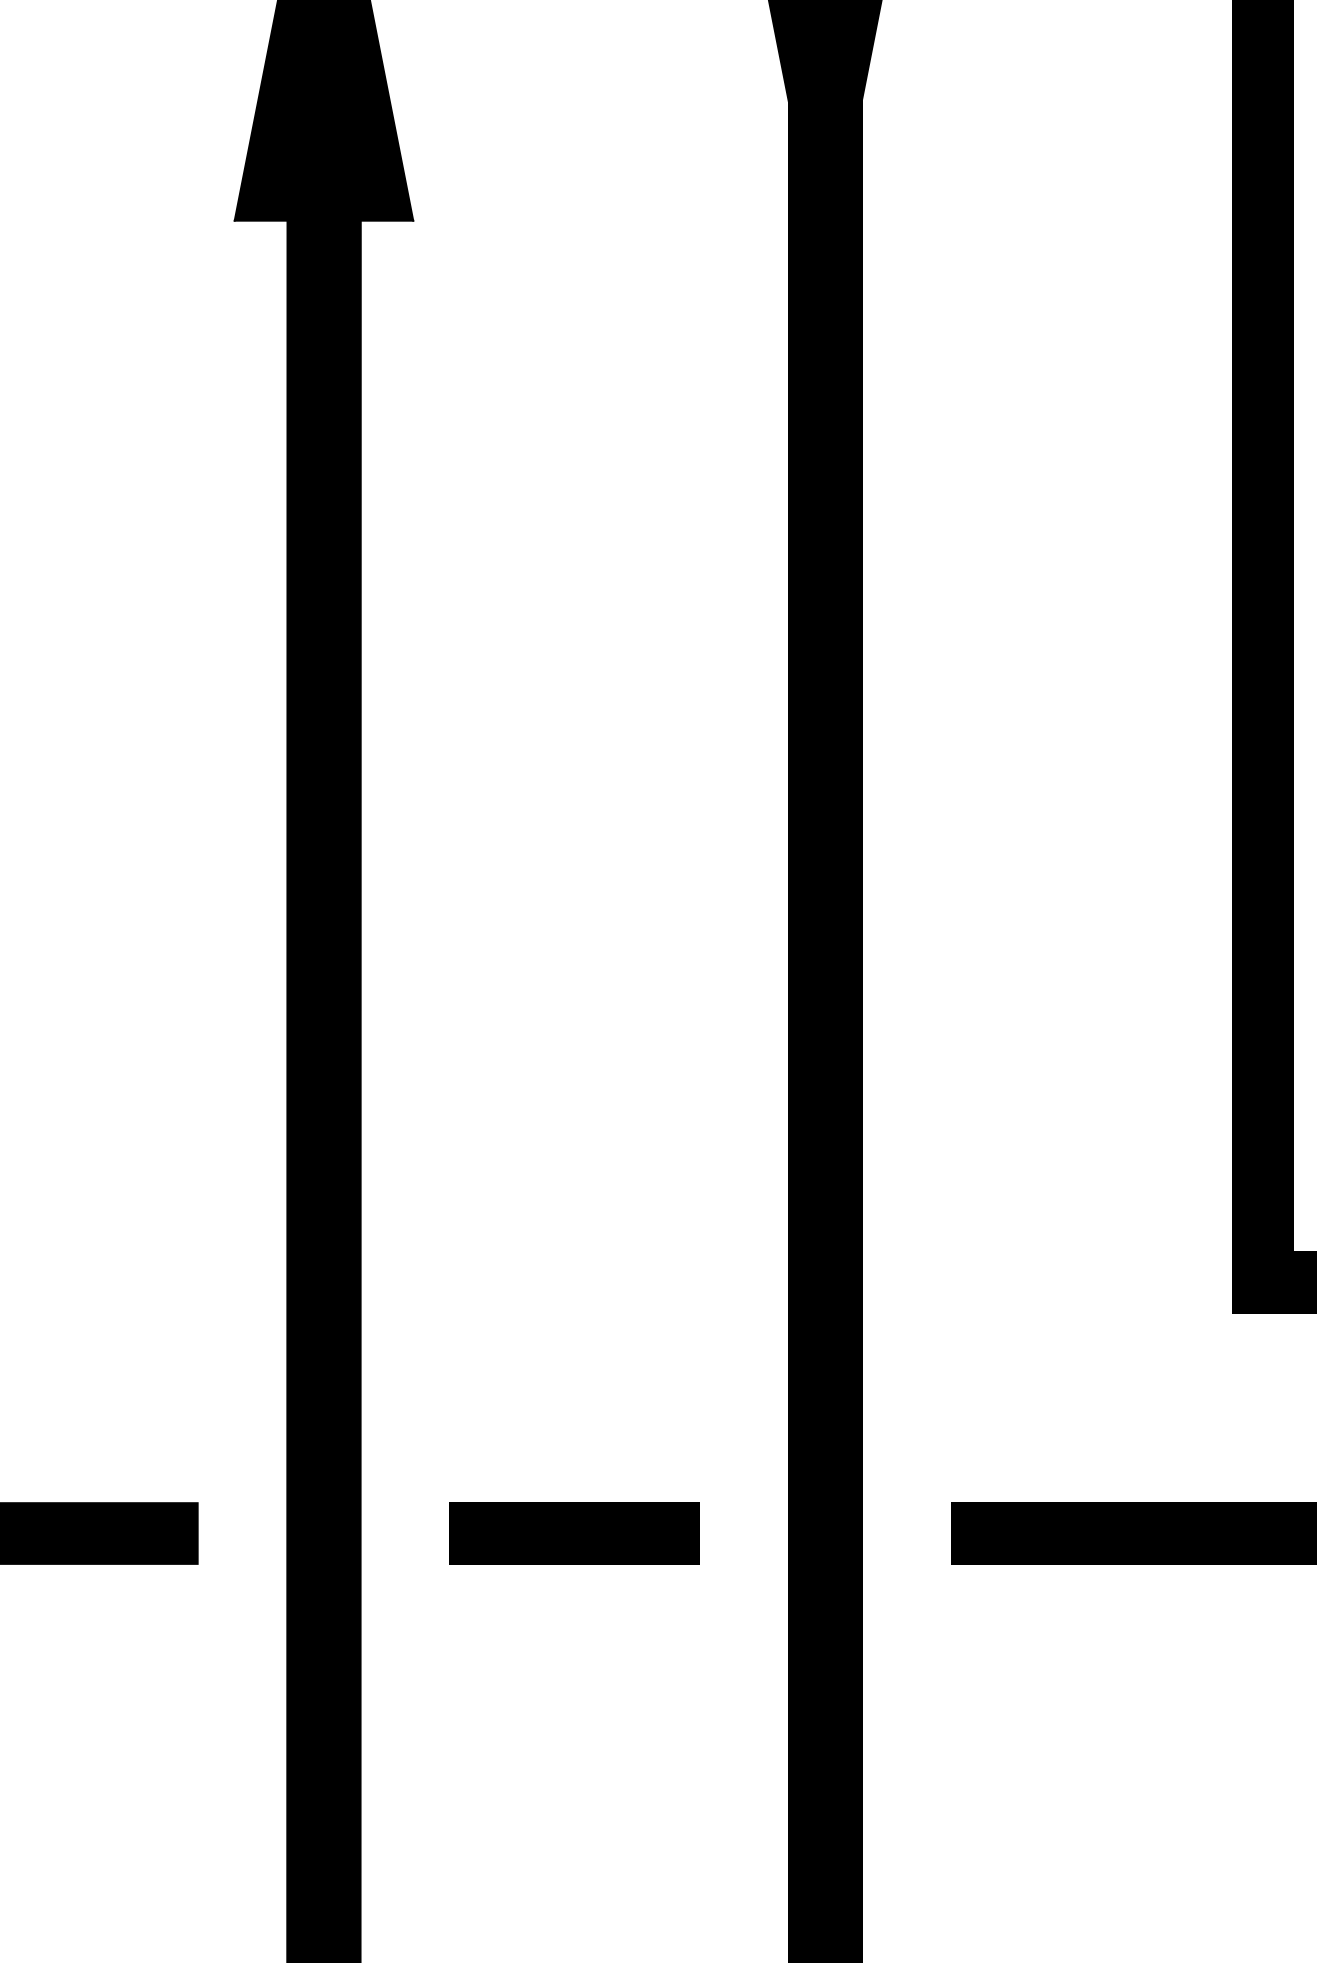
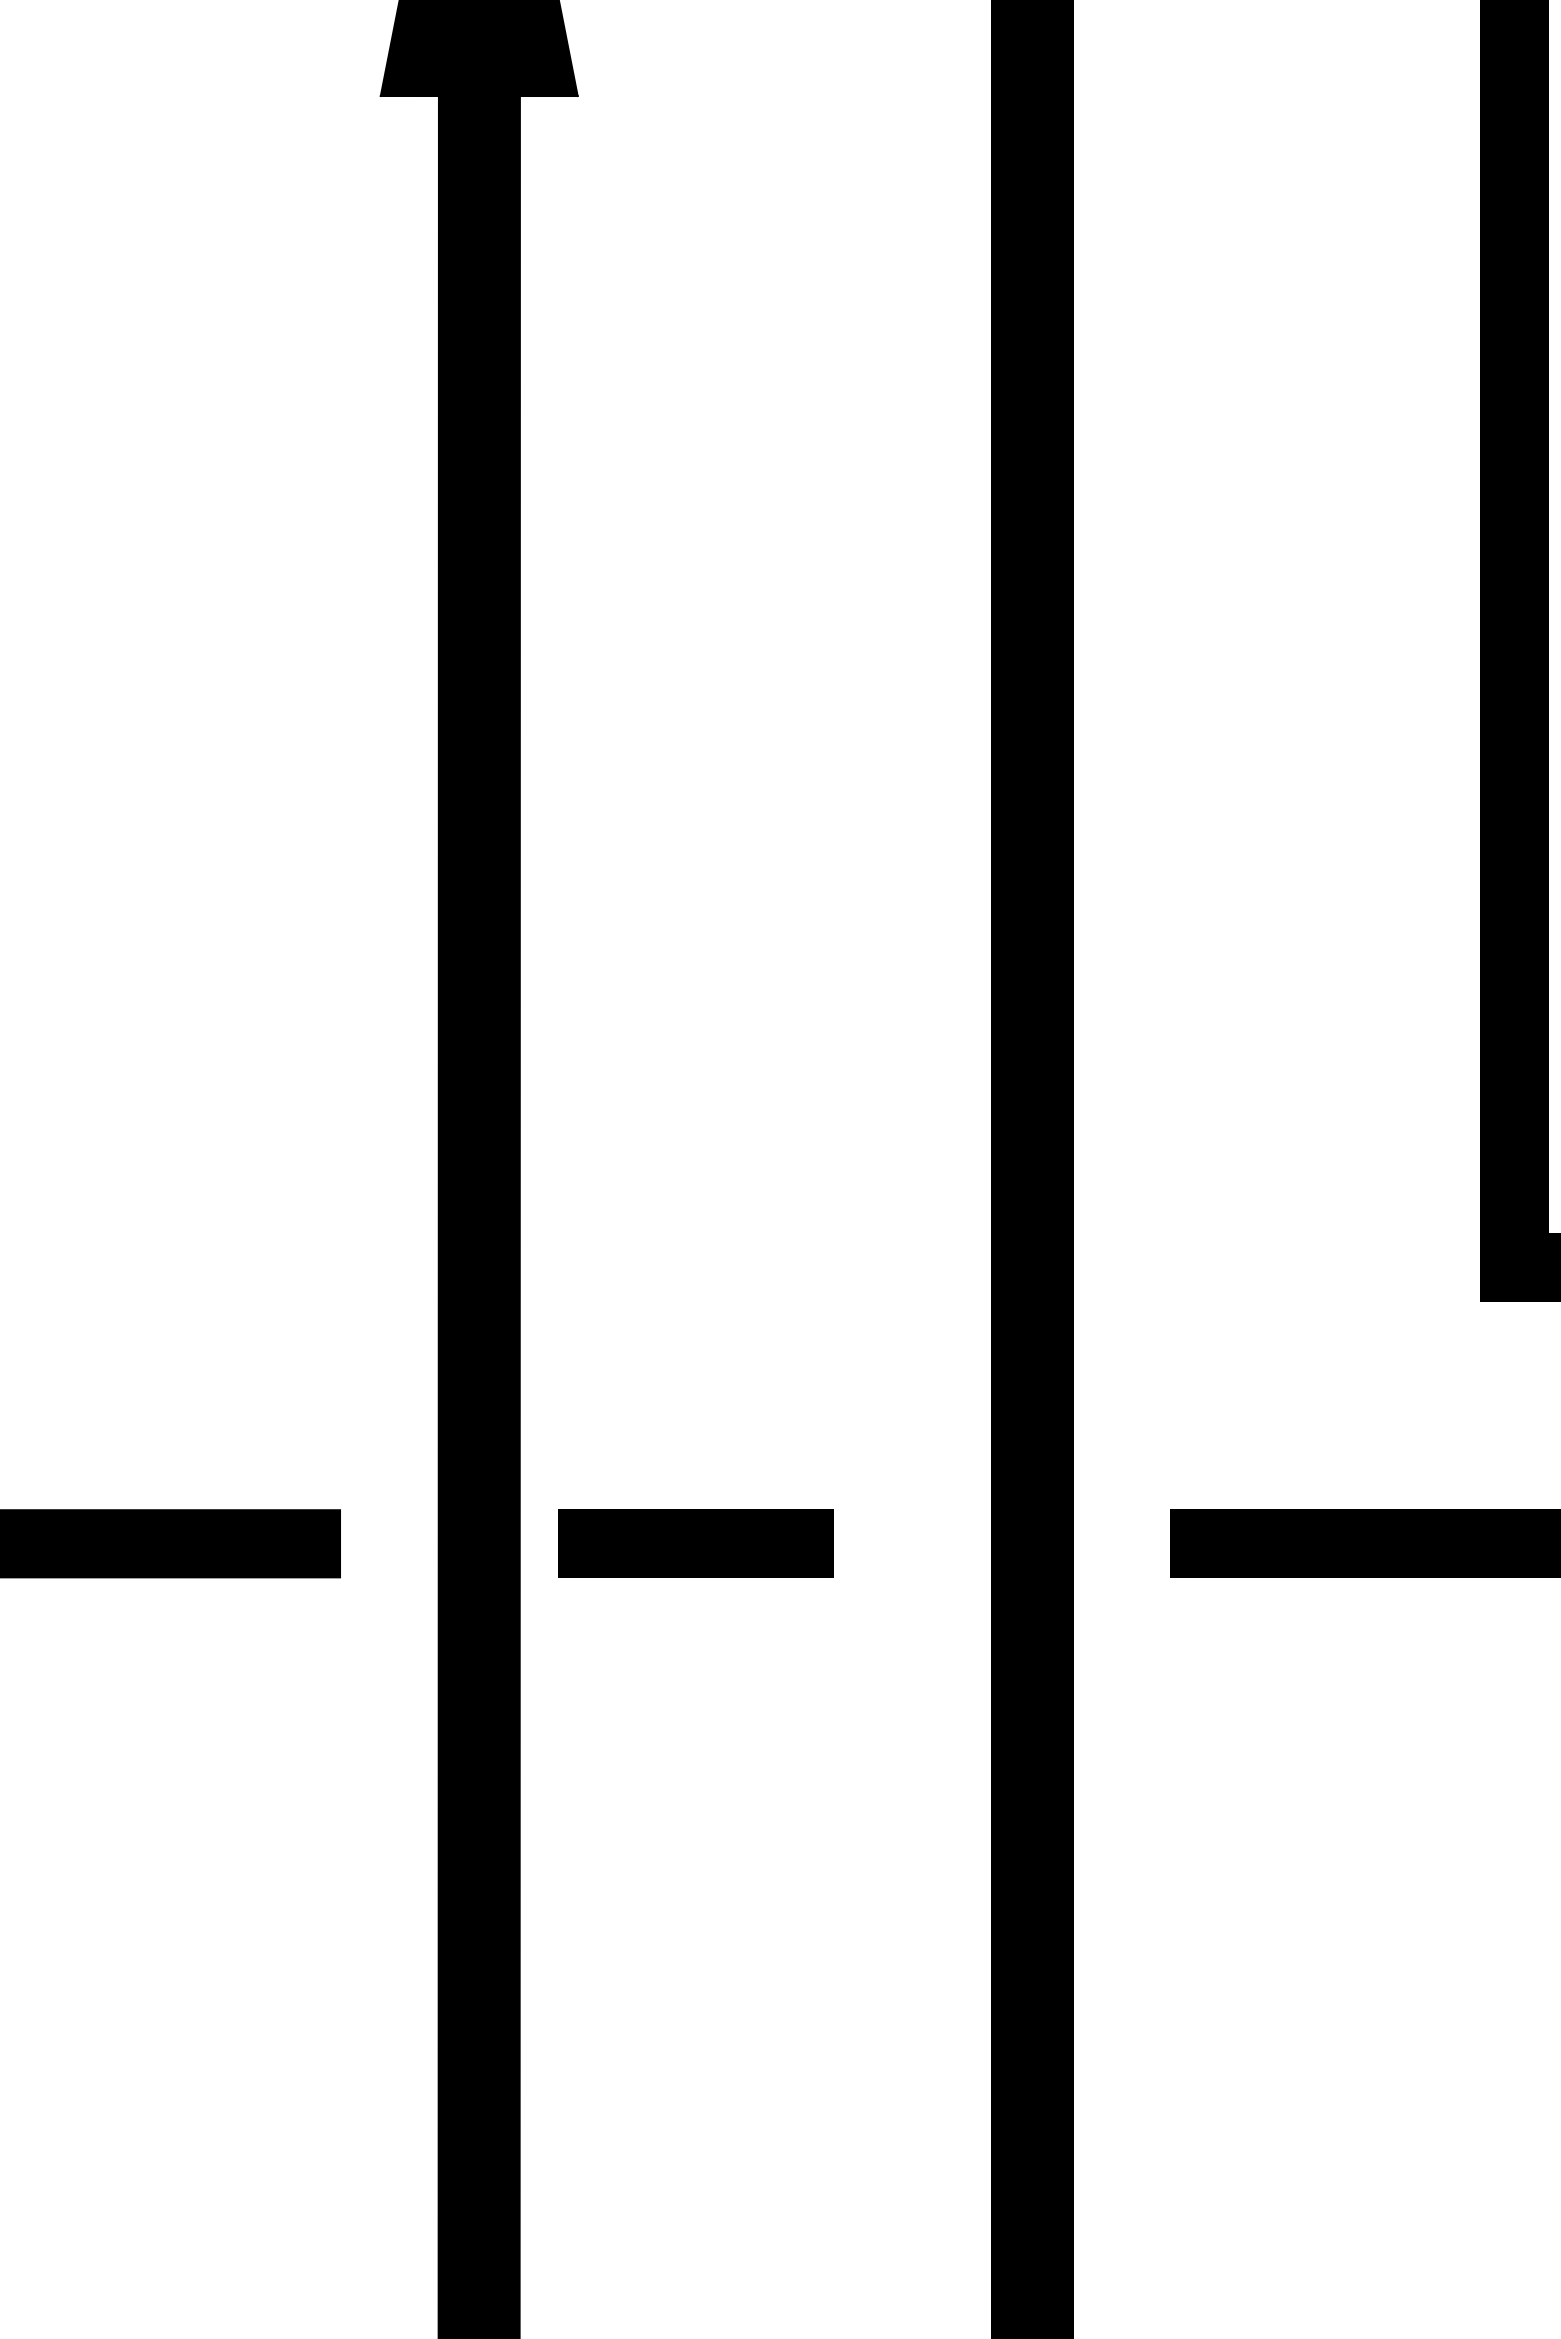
line: (574, 1533) -> (695, 1543), moved

